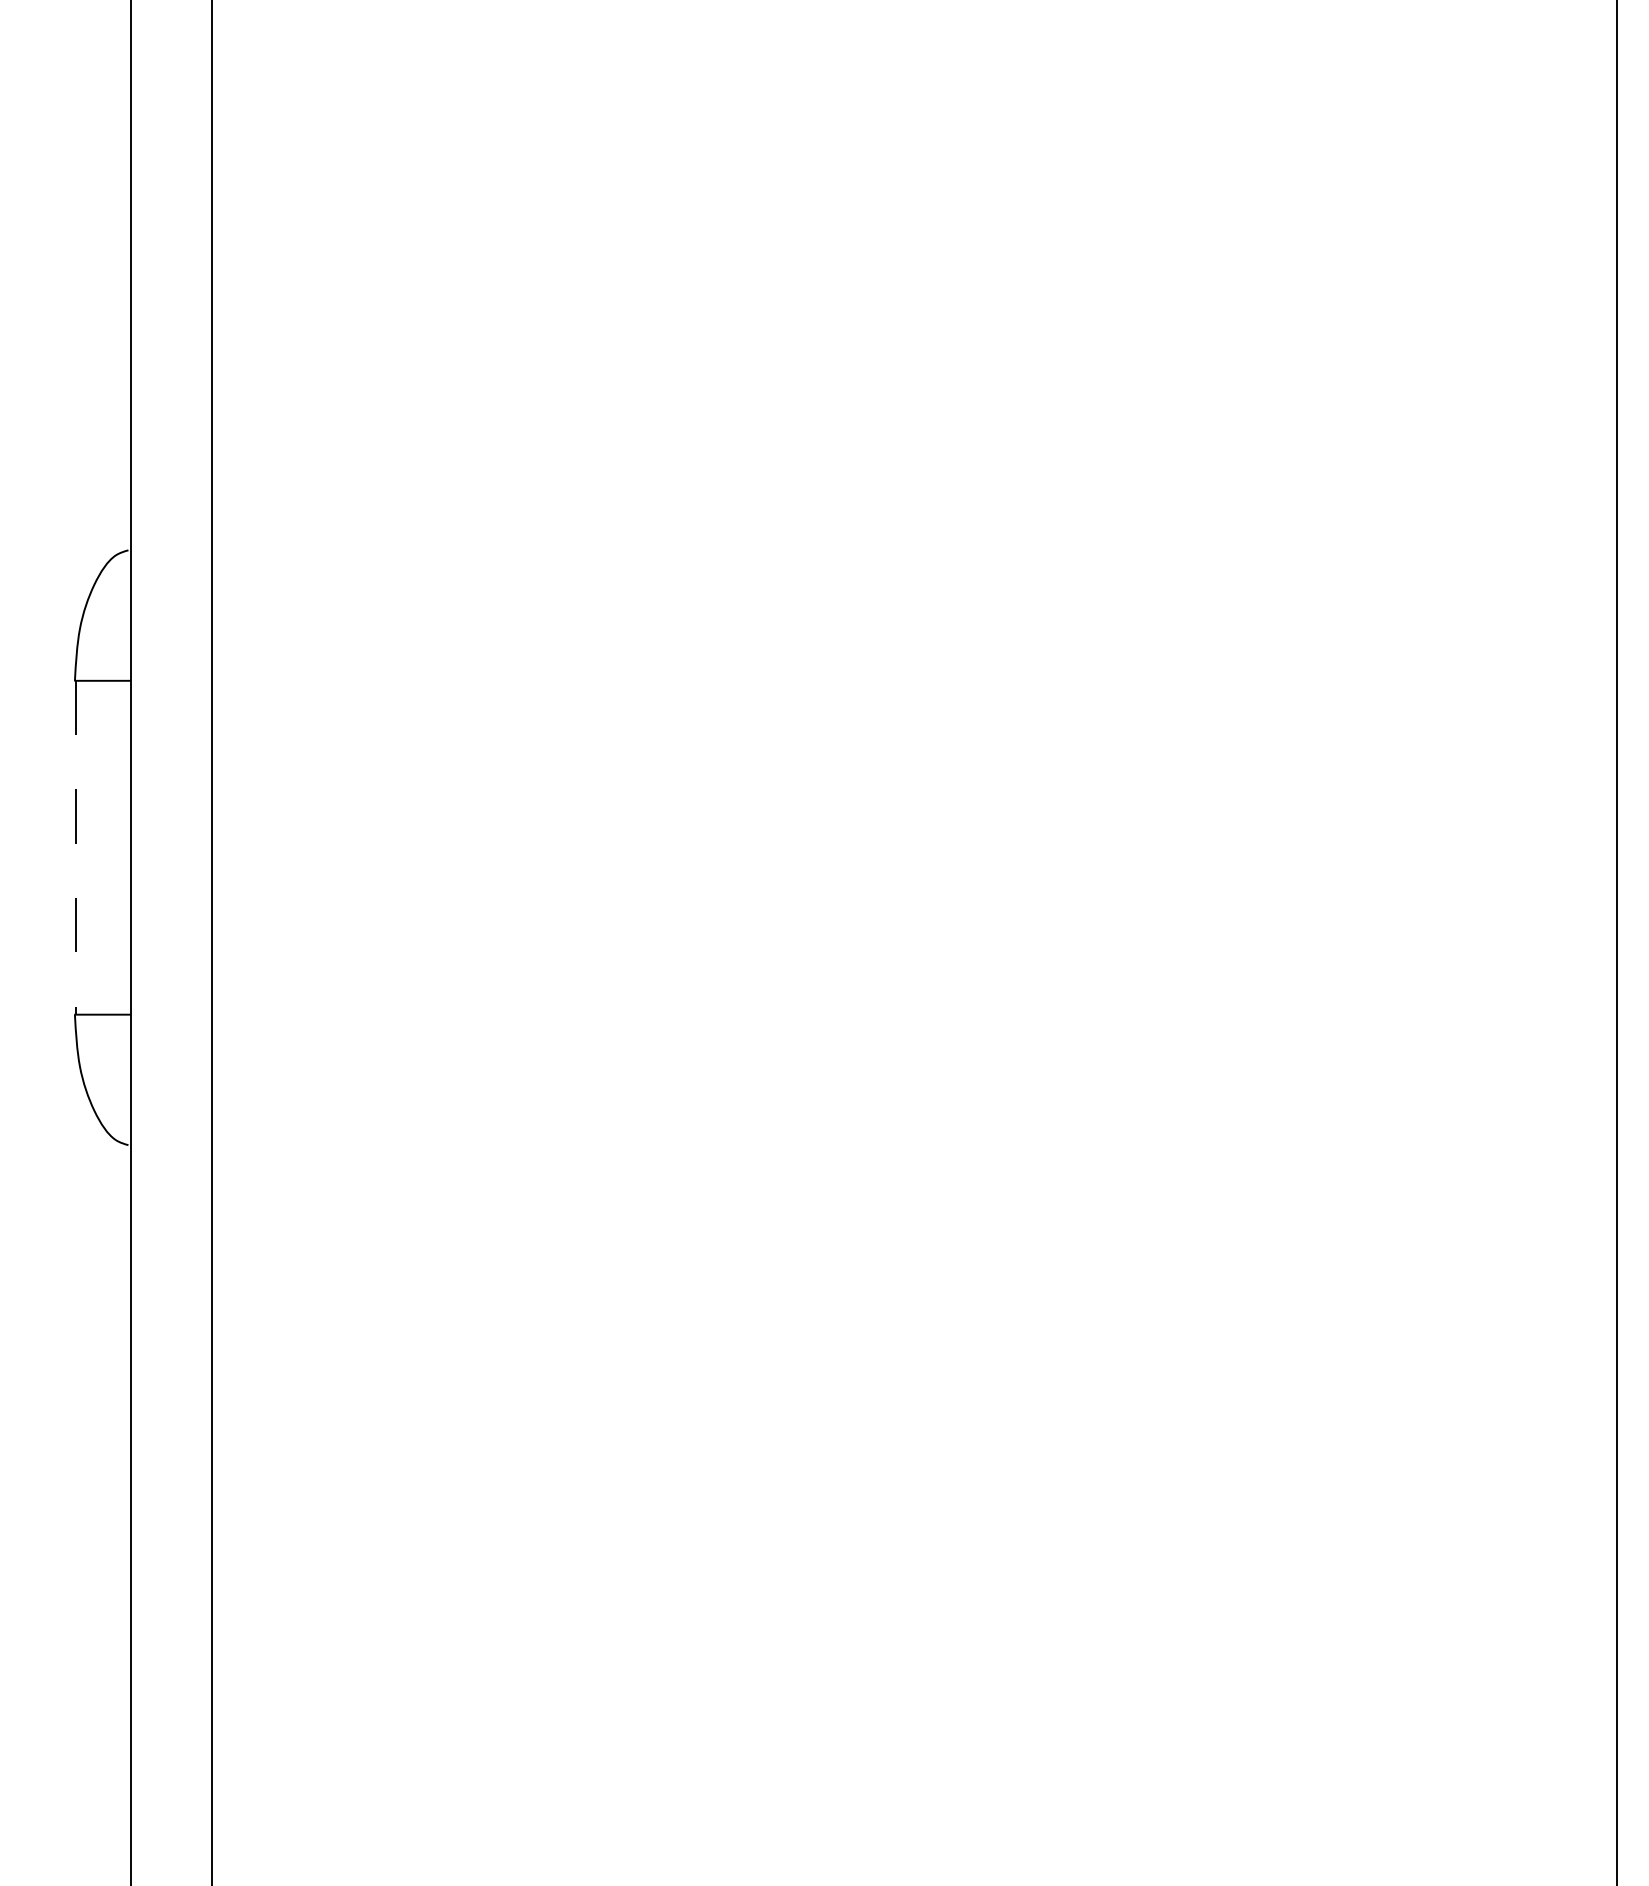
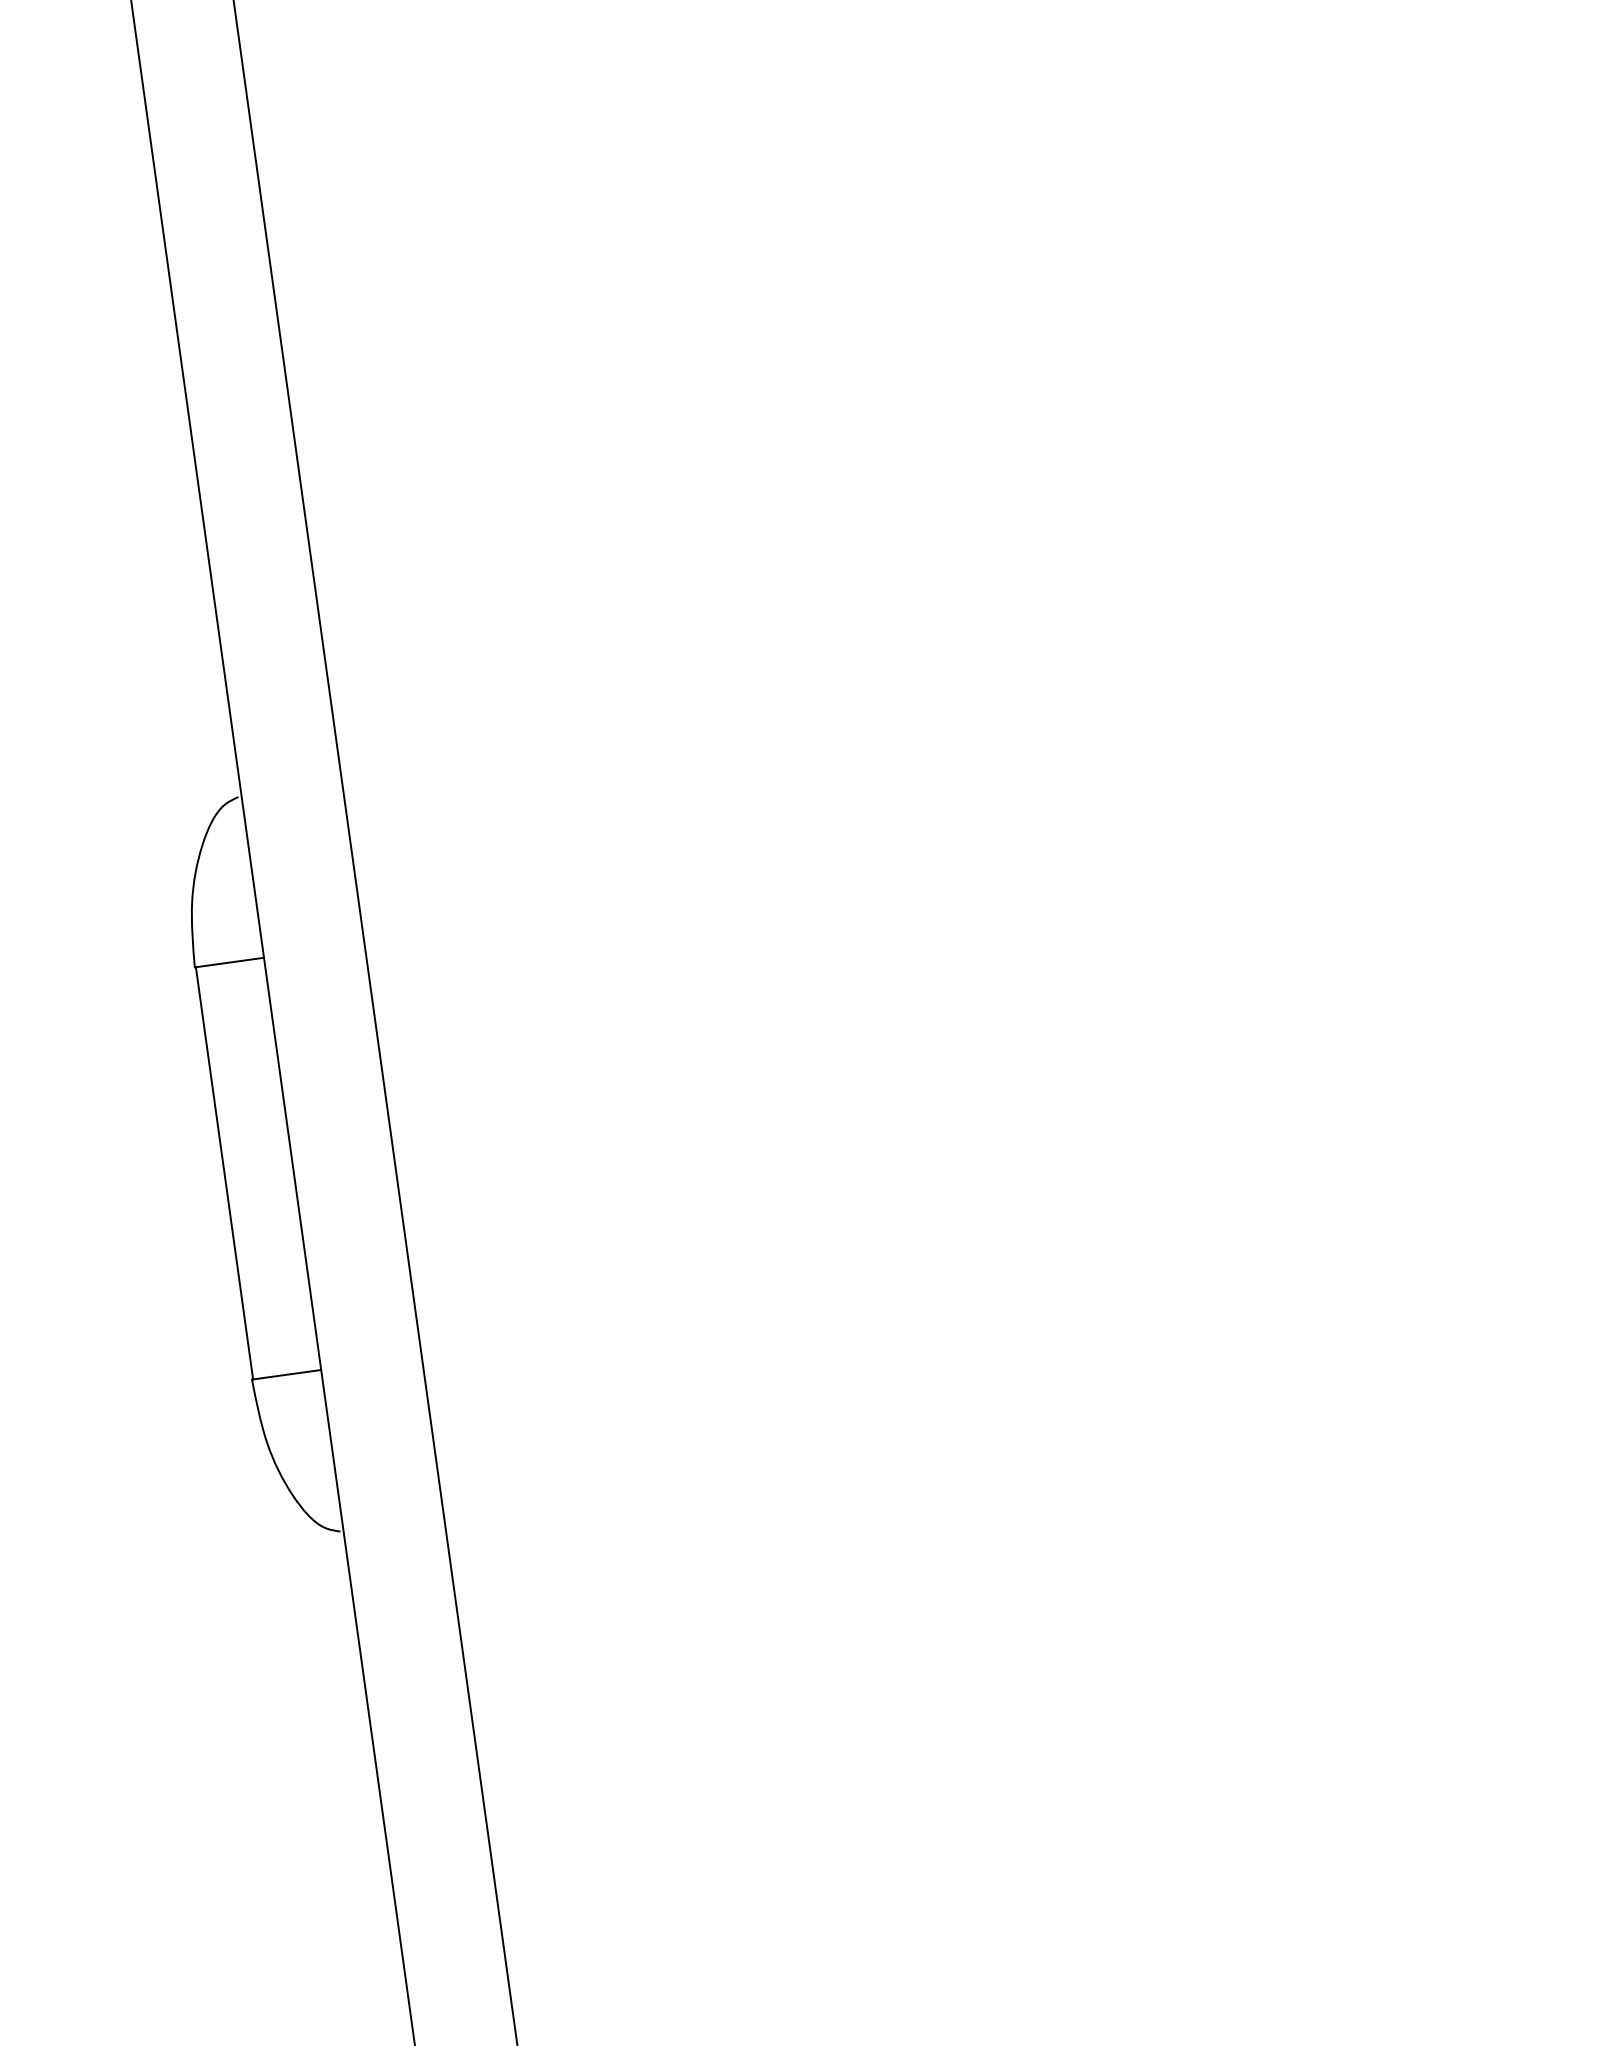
line: (75, 847) -> (224, 1173), dashed -> solid

